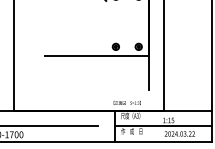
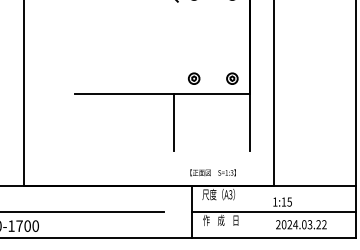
line: (103, 73) -> (173, 123), added

